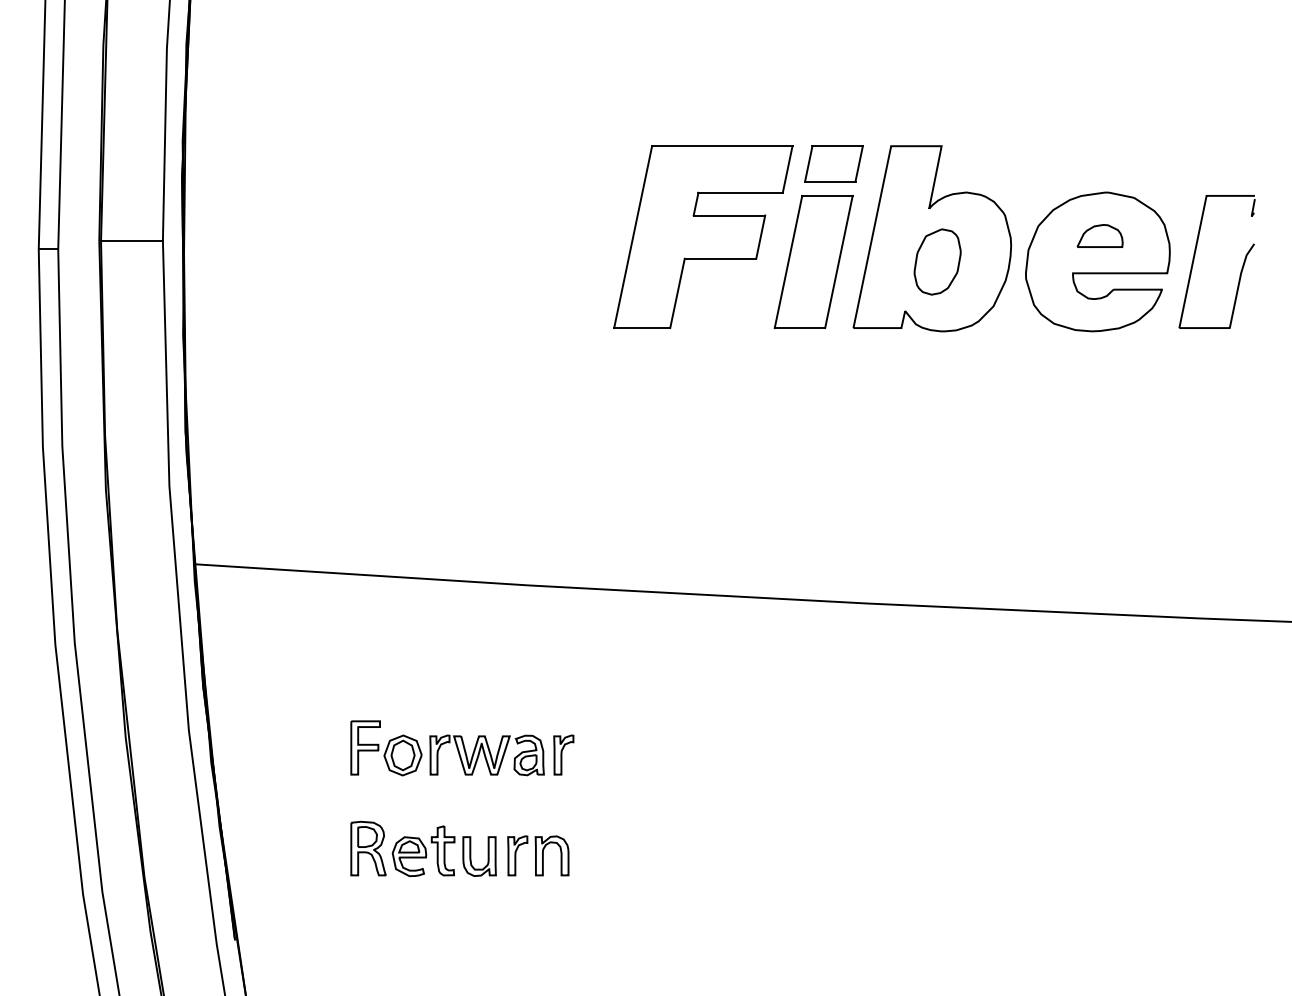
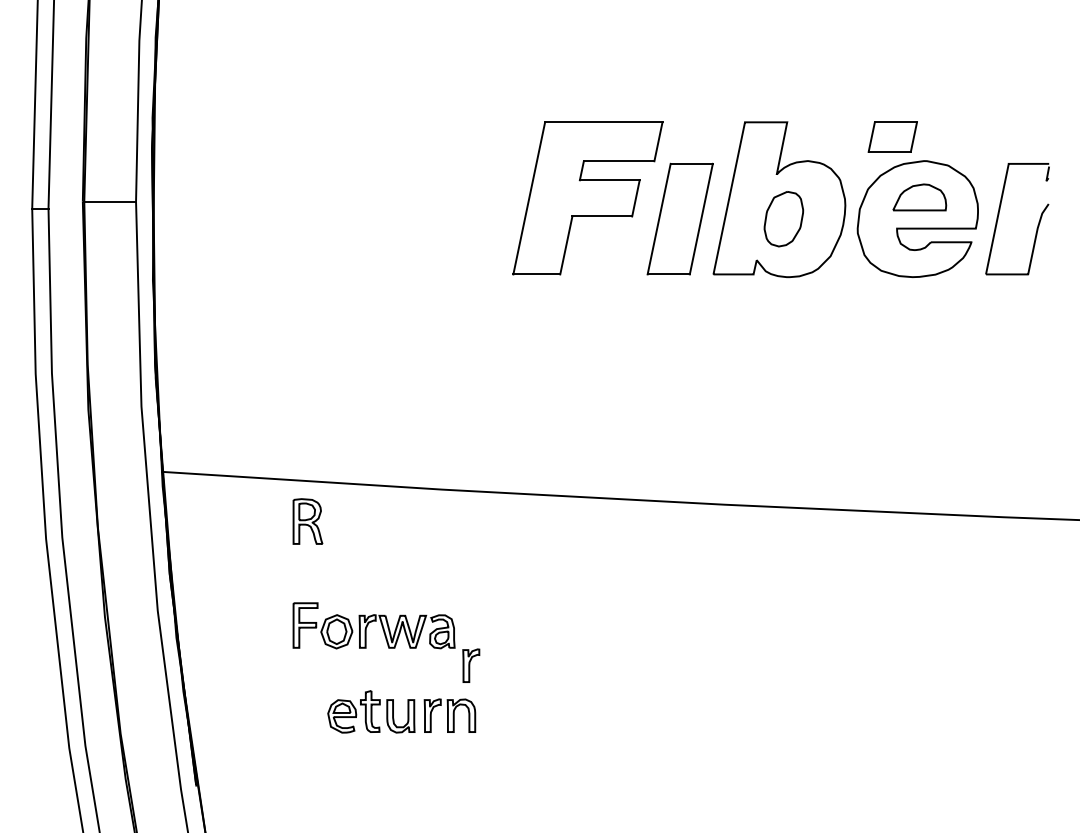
part: (833, 163) -> (892, 136), moved
part: (1099, 235) -> (919, 196), size x1.4
part: (563, 754) -> (471, 665), moved
part: (368, 848) -> (307, 521), moved

